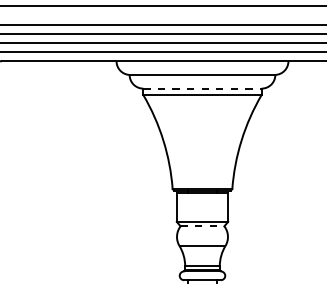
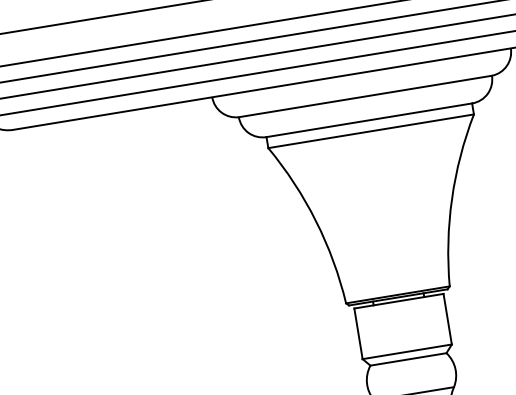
line: (202, 88) -> (369, 120), dashed -> solid
line: (202, 226) -> (408, 359), dashed -> solid

